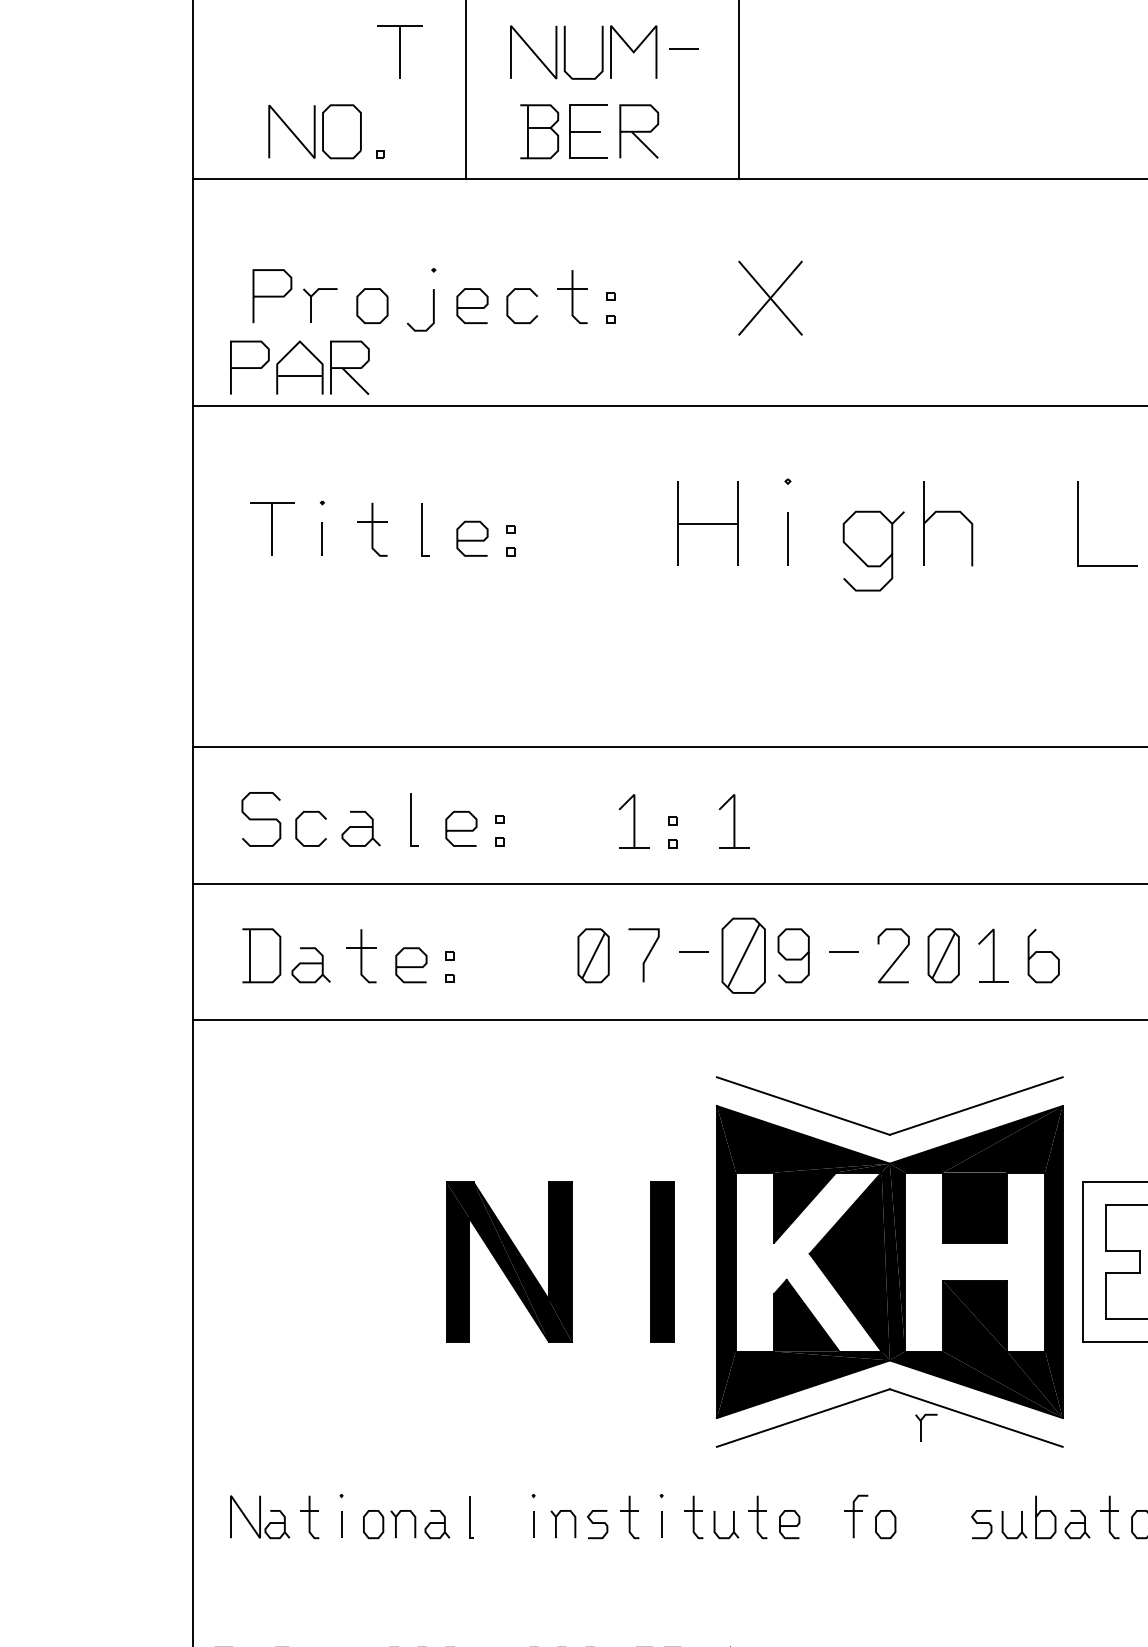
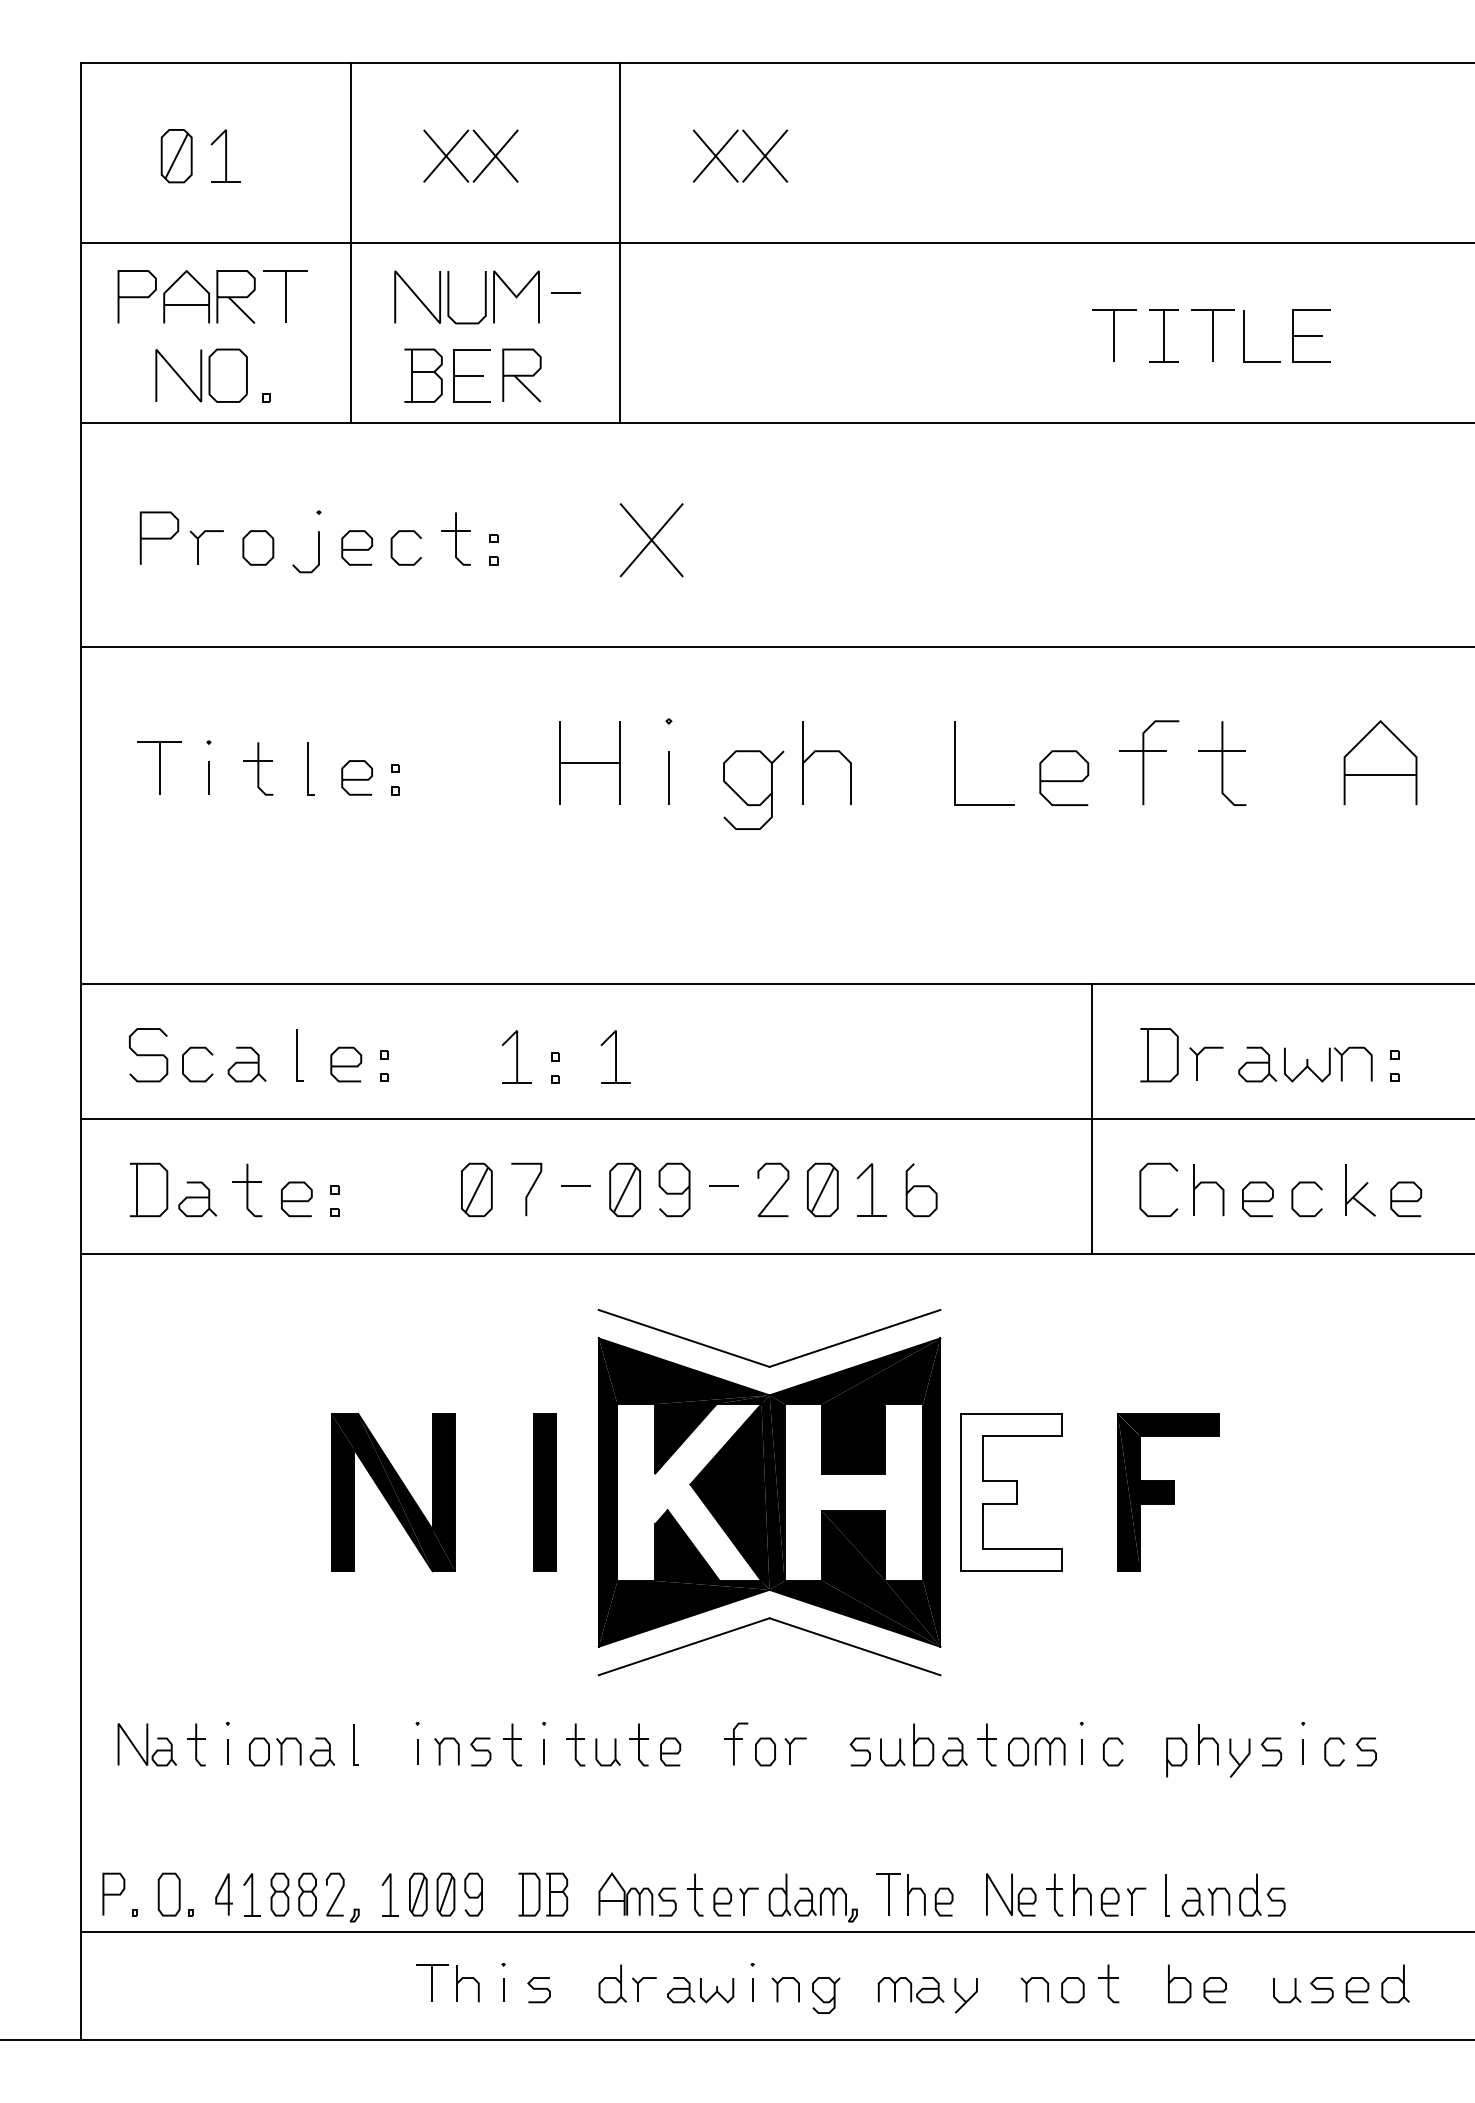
part: (299, 367) -> (186, 296), moved
part: (743, 955) -> (624, 1189), size x0.71
part: (926, 1426) -> (795, 1750), moved

